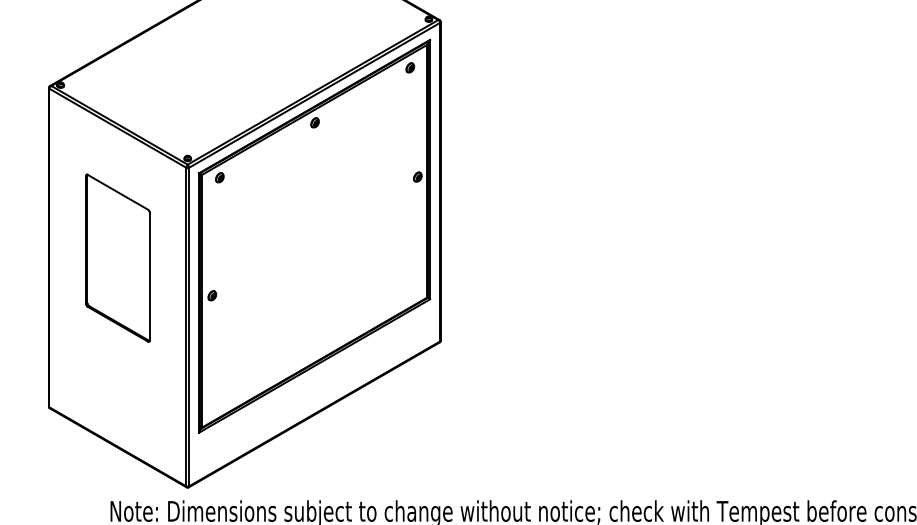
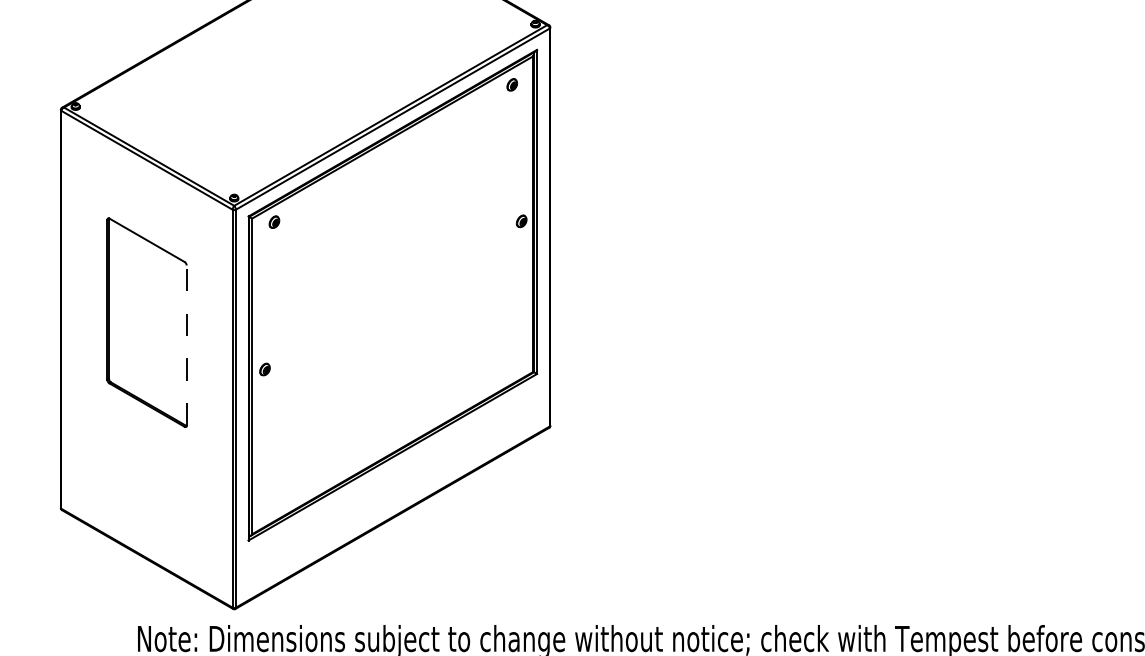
part: (315, 122) -> (393, 153), removed
line: (149, 276) -> (186, 345), solid -> dashed

